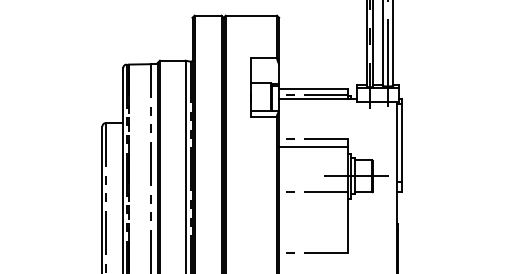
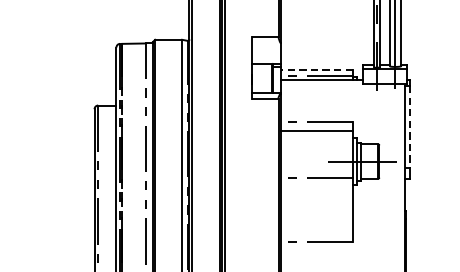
line: (312, 89) -> (315, 70), solid -> dashed
line: (402, 143) -> (410, 127), solid -> dashed

